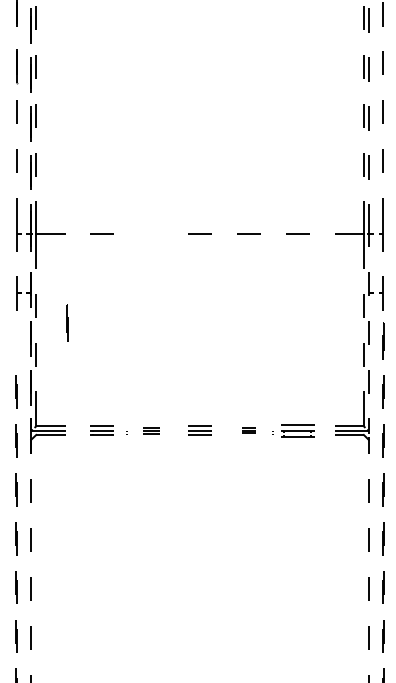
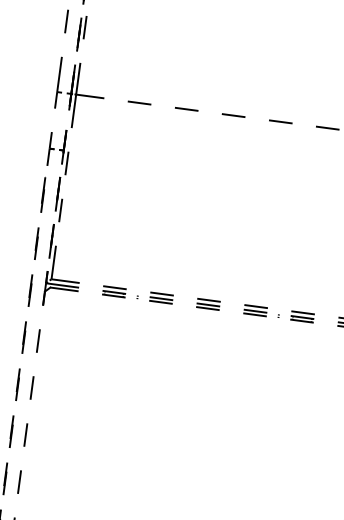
line: (150, 233) -> (186, 108), added
line: (67, 322) -> (43, 194), moved
part: (150, 430) -> (160, 297), size x1.43
part: (248, 430) -> (255, 310), size x1.67
part: (297, 430) -> (302, 316), size x0.71

